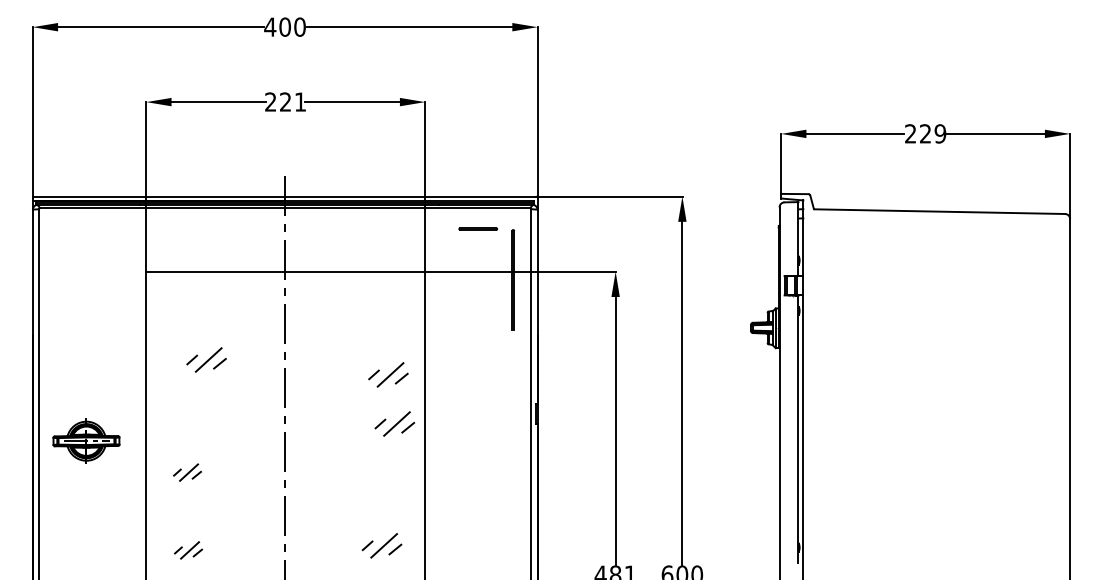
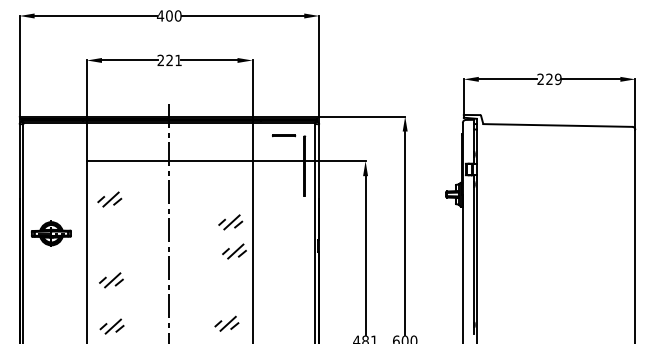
part: (206, 359) -> (109, 199), moved
part: (86, 440) -> (51, 233), moved
part: (187, 472) -> (111, 280), size x1.43
part: (187, 550) -> (111, 326), size x1.43

